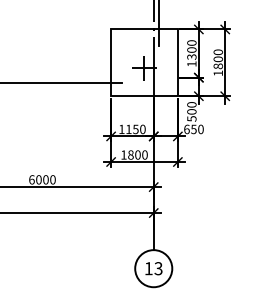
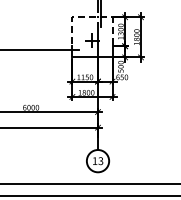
line: (142, 29) -> (91, 17), solid -> dashed

